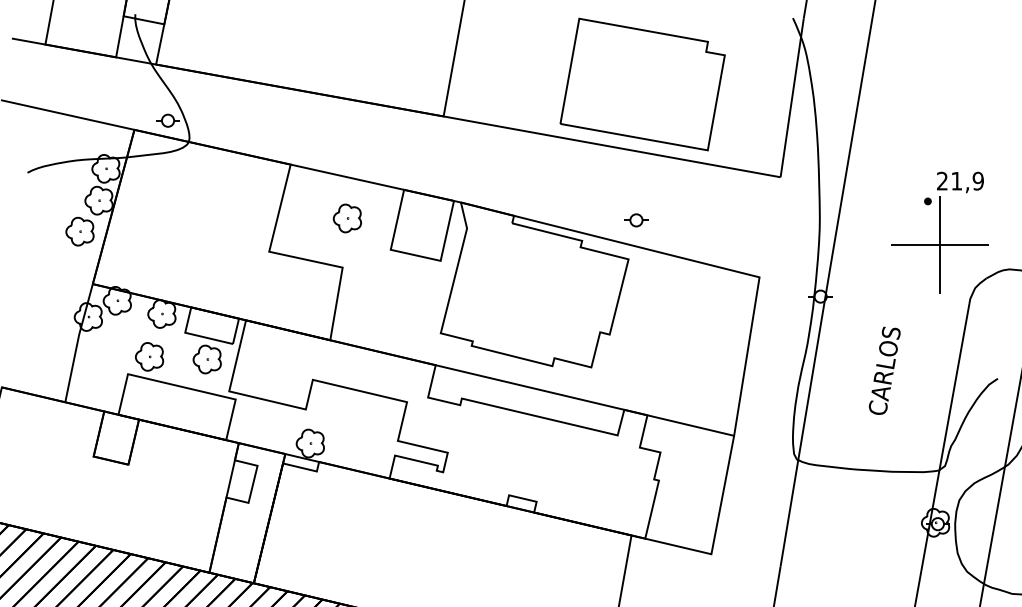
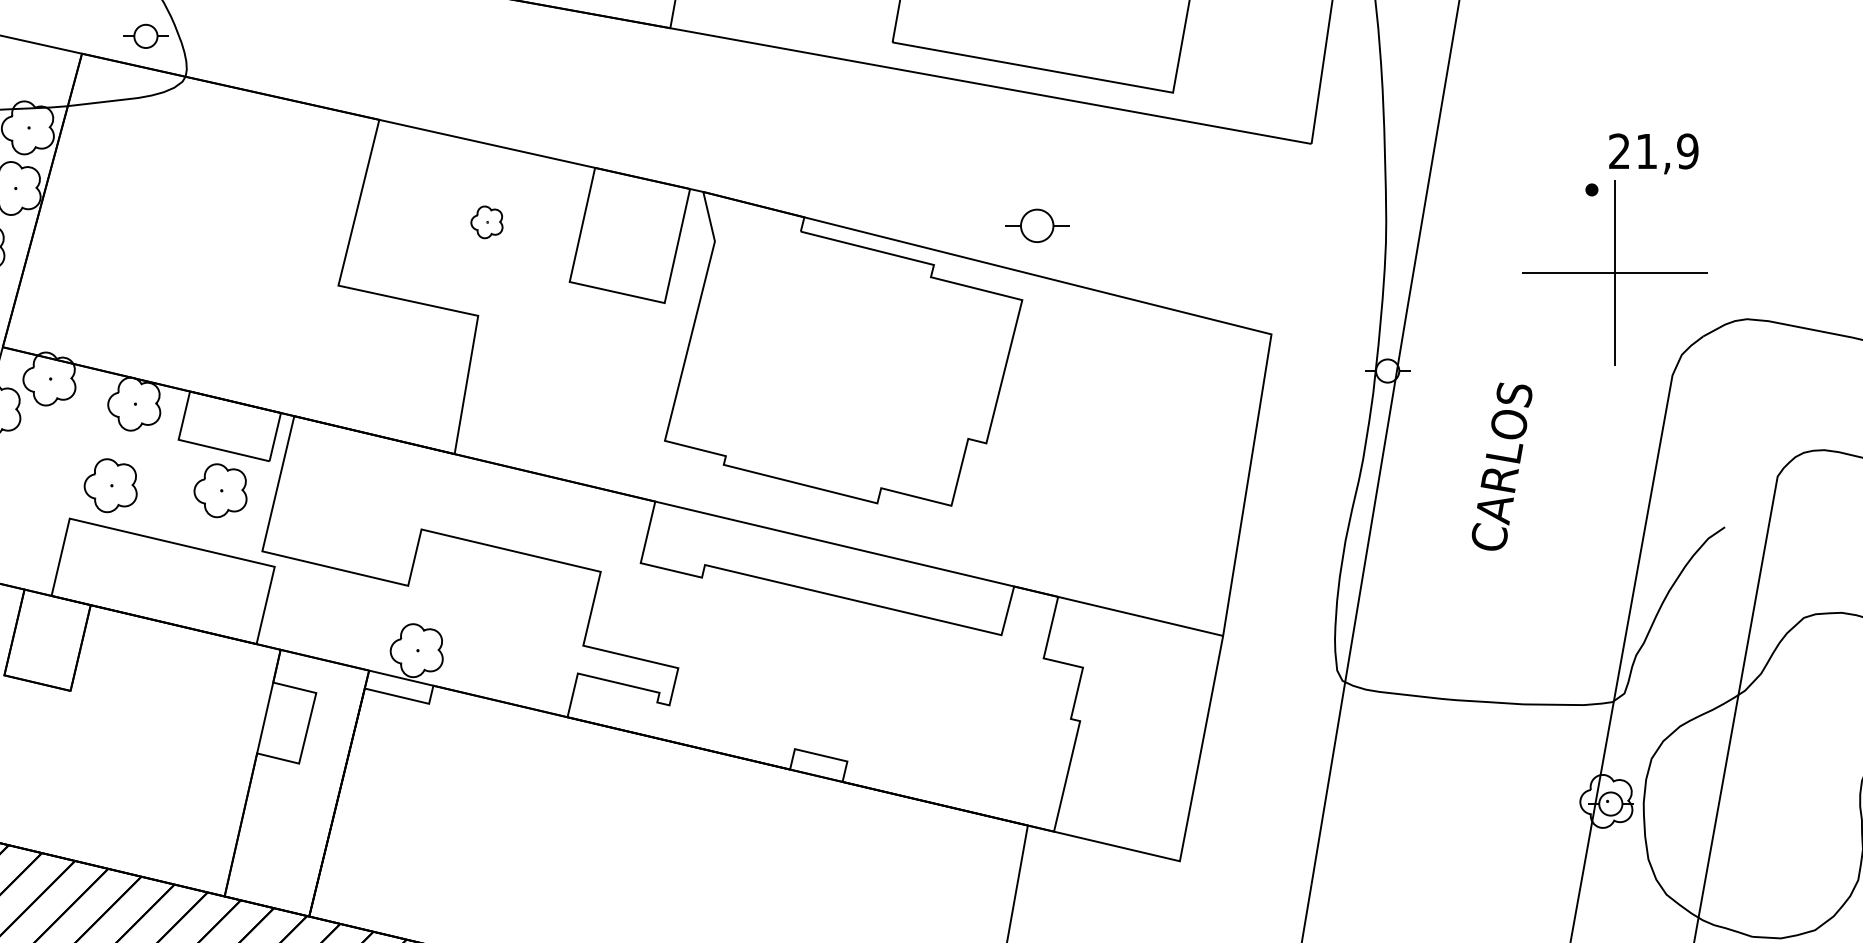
part: (346, 218) -> (485, 222), size x0.6
part: (636, 220) -> (1037, 226), size x1.4
text: (884, 370) -> (1501, 465), moved

